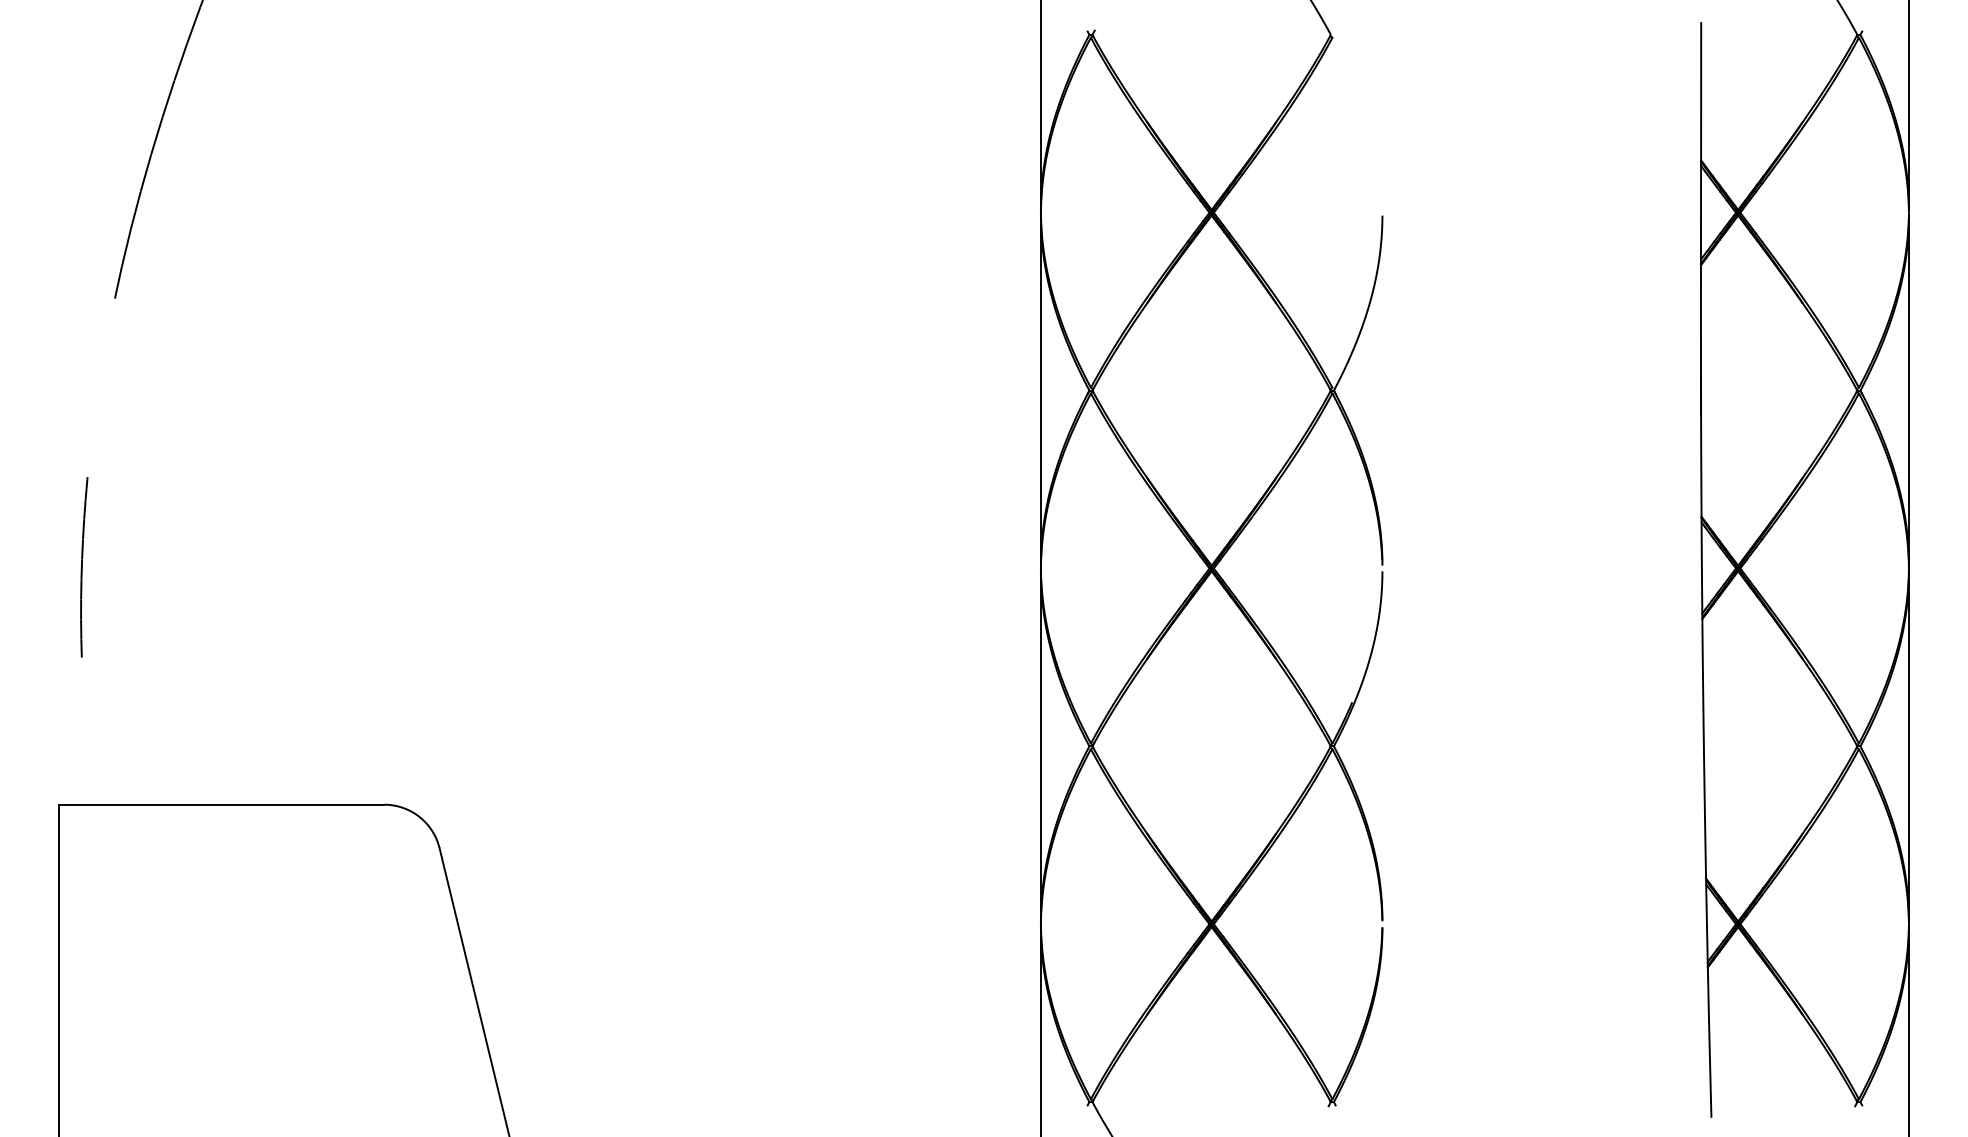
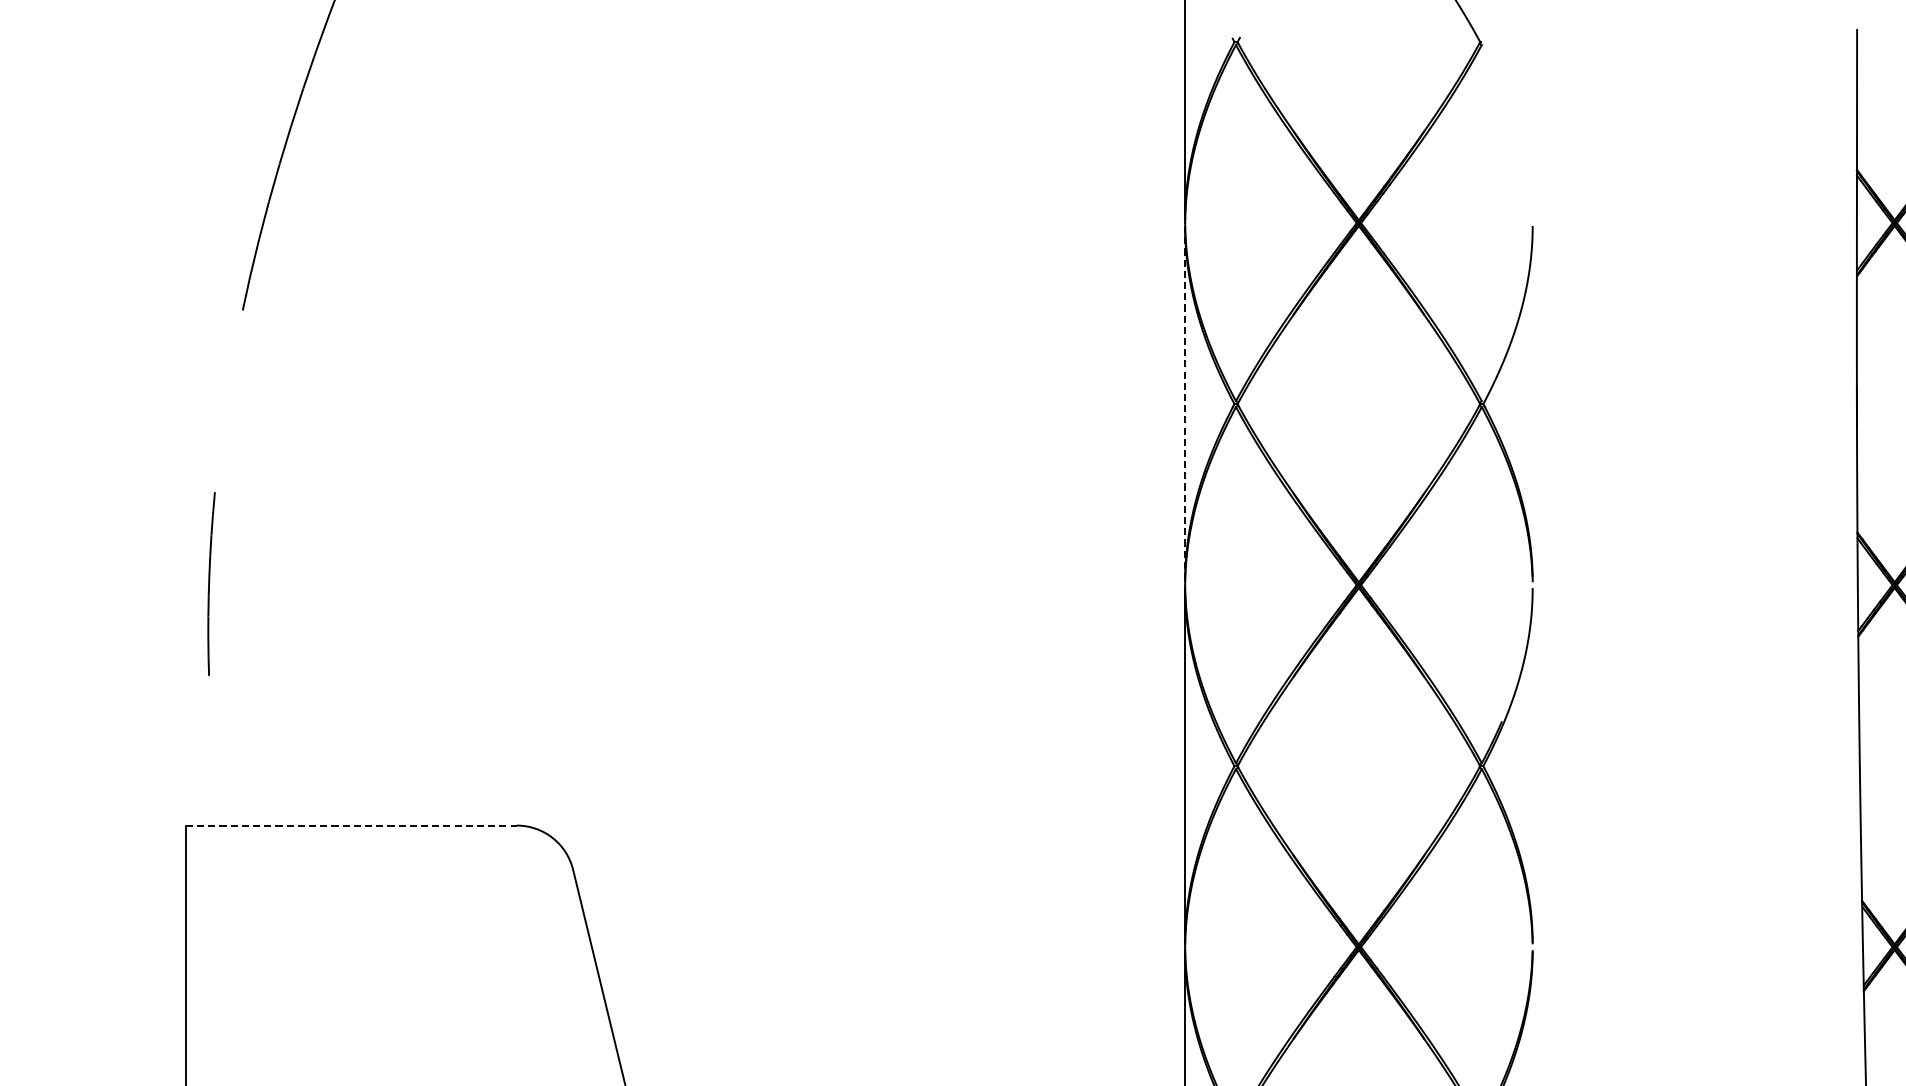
line: (1040, 391) -> (1184, 405), solid -> dashed
line: (221, 804) -> (351, 825), solid -> dashed

